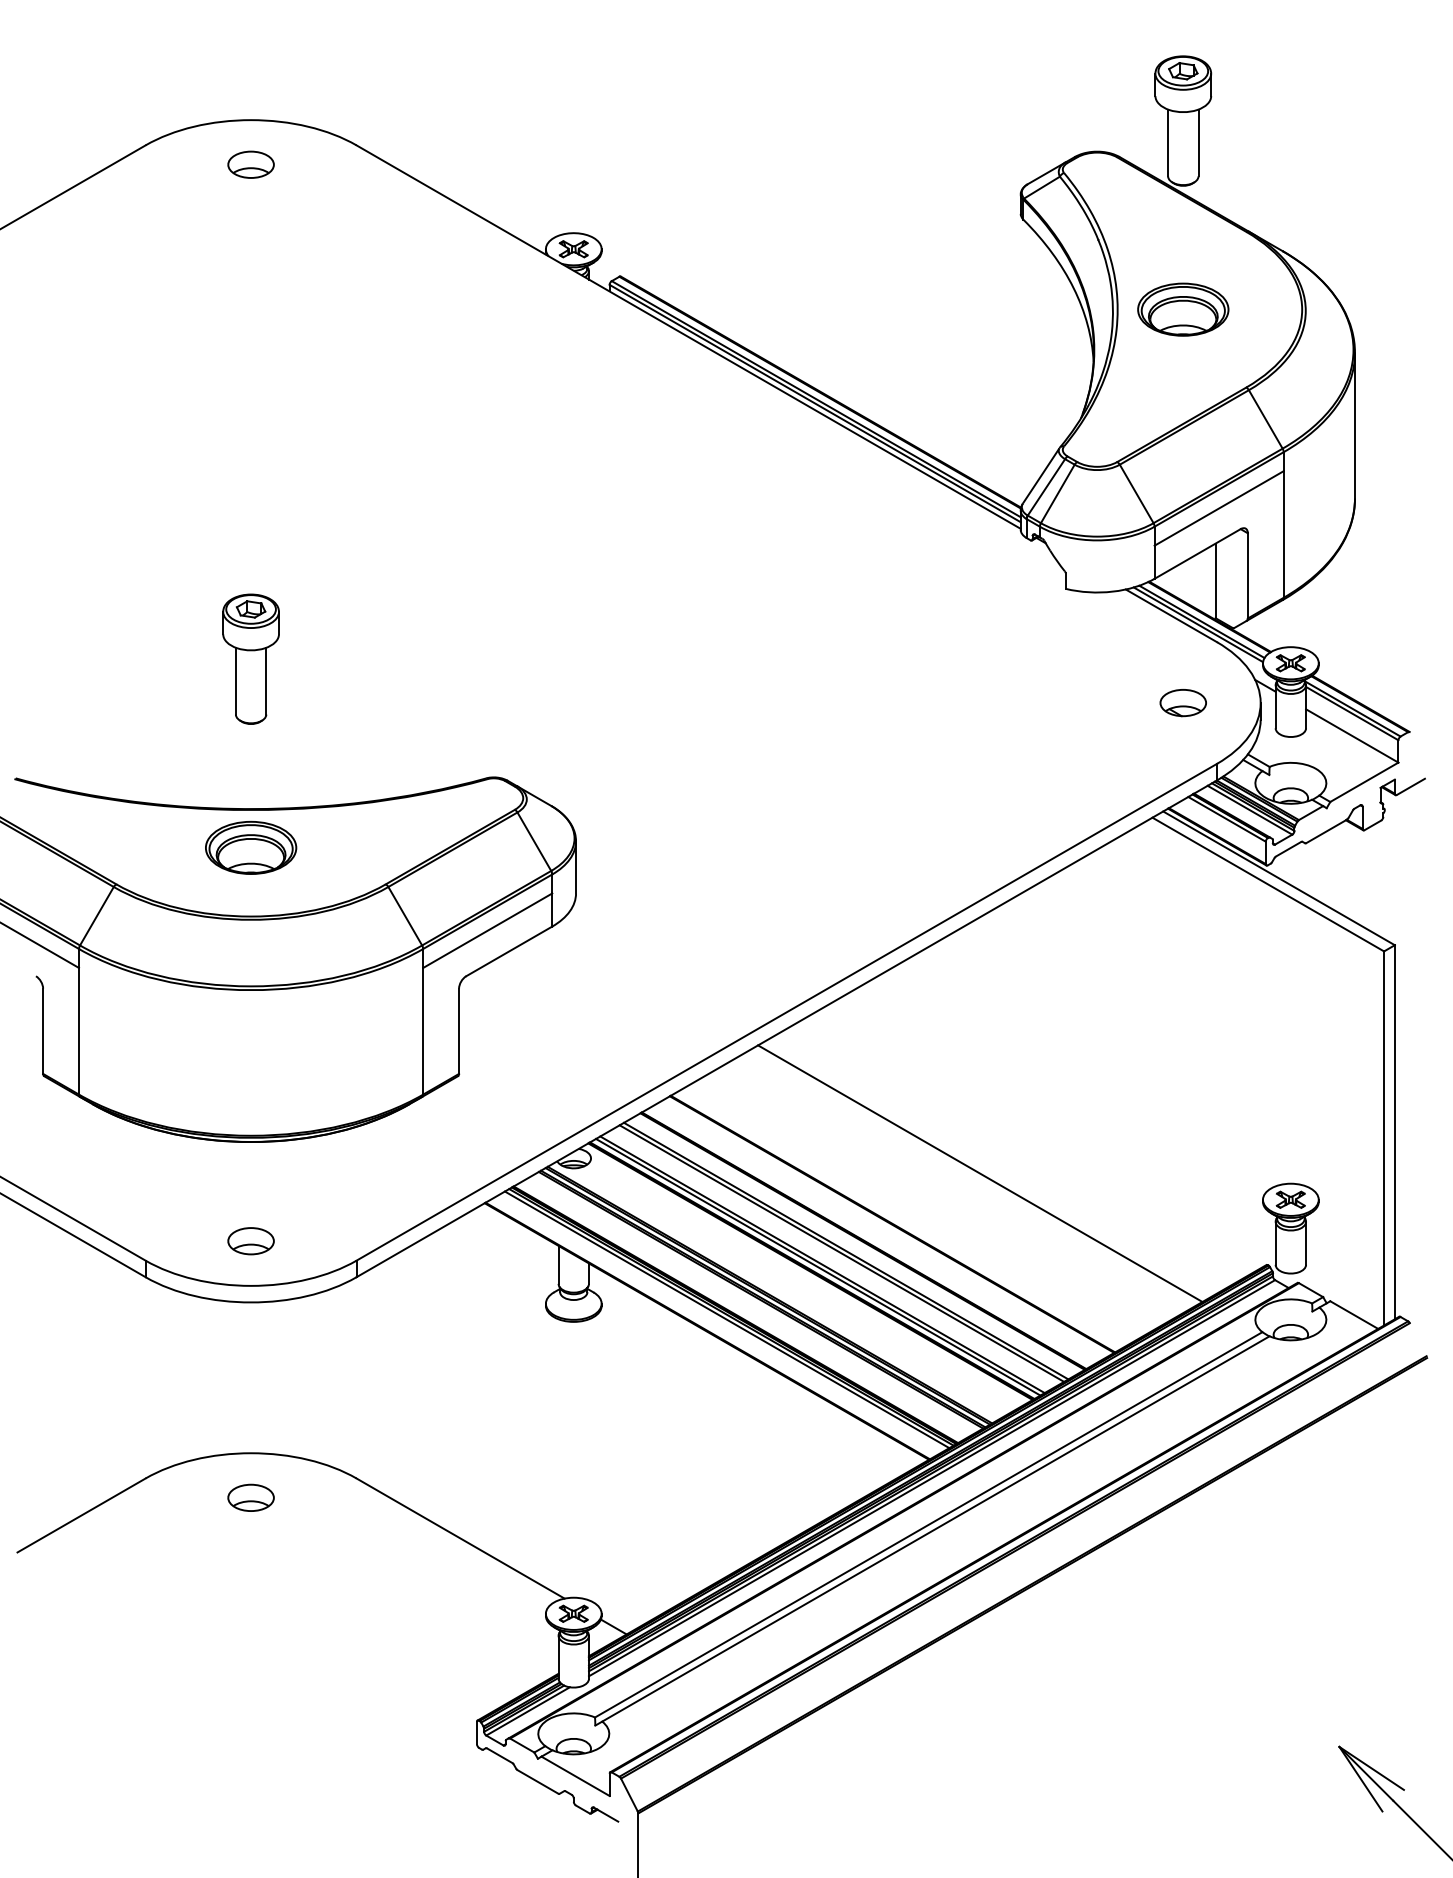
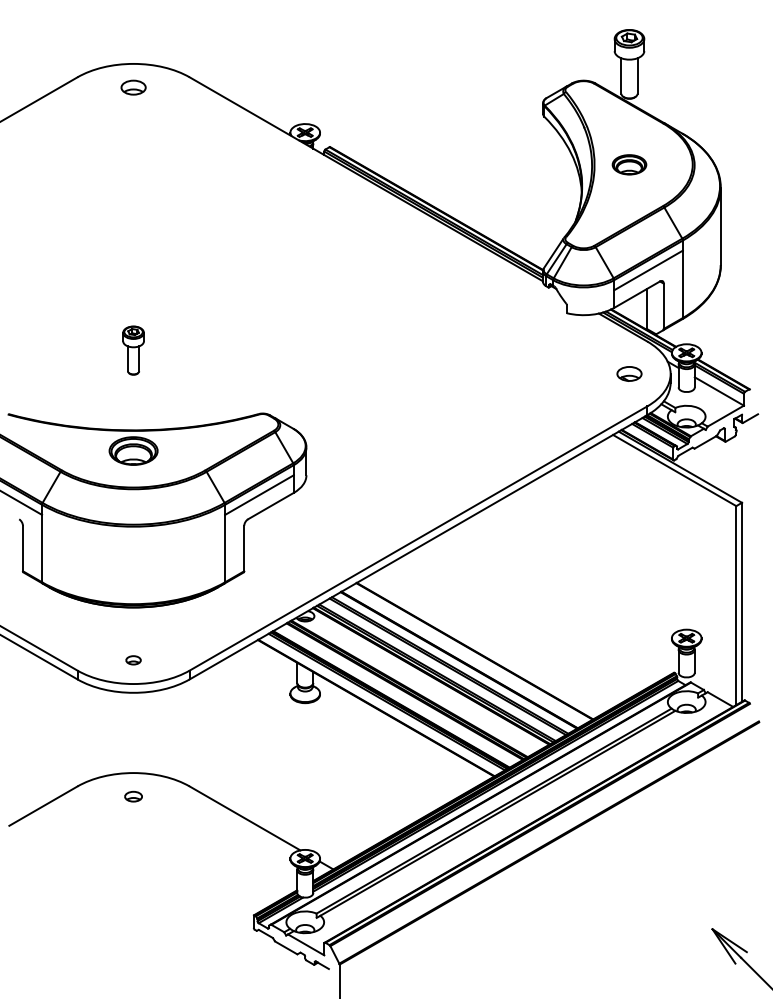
part: (1183, 309) -> (629, 164), size x0.7
part: (250, 658) -> (133, 350), size x0.7
line: (980, 1173) -> (521, 624), removed
part: (250, 1241) -> (133, 660), size x0.6
part: (250, 1497) -> (133, 796), size x0.7

